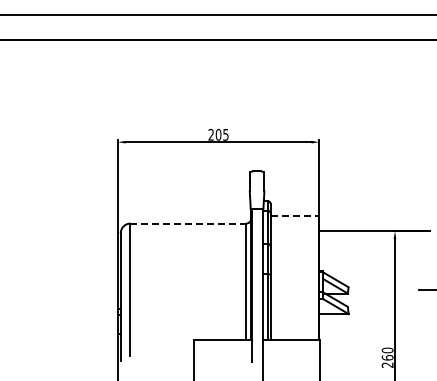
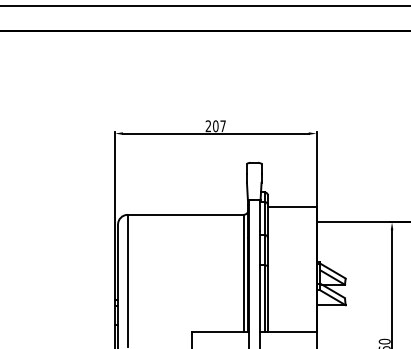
text: (225, 134) -> (222, 125), 205 -> 207
line: (295, 215) -> (292, 206), dashed -> solid
line: (188, 223) -> (185, 214), dashed -> solid

